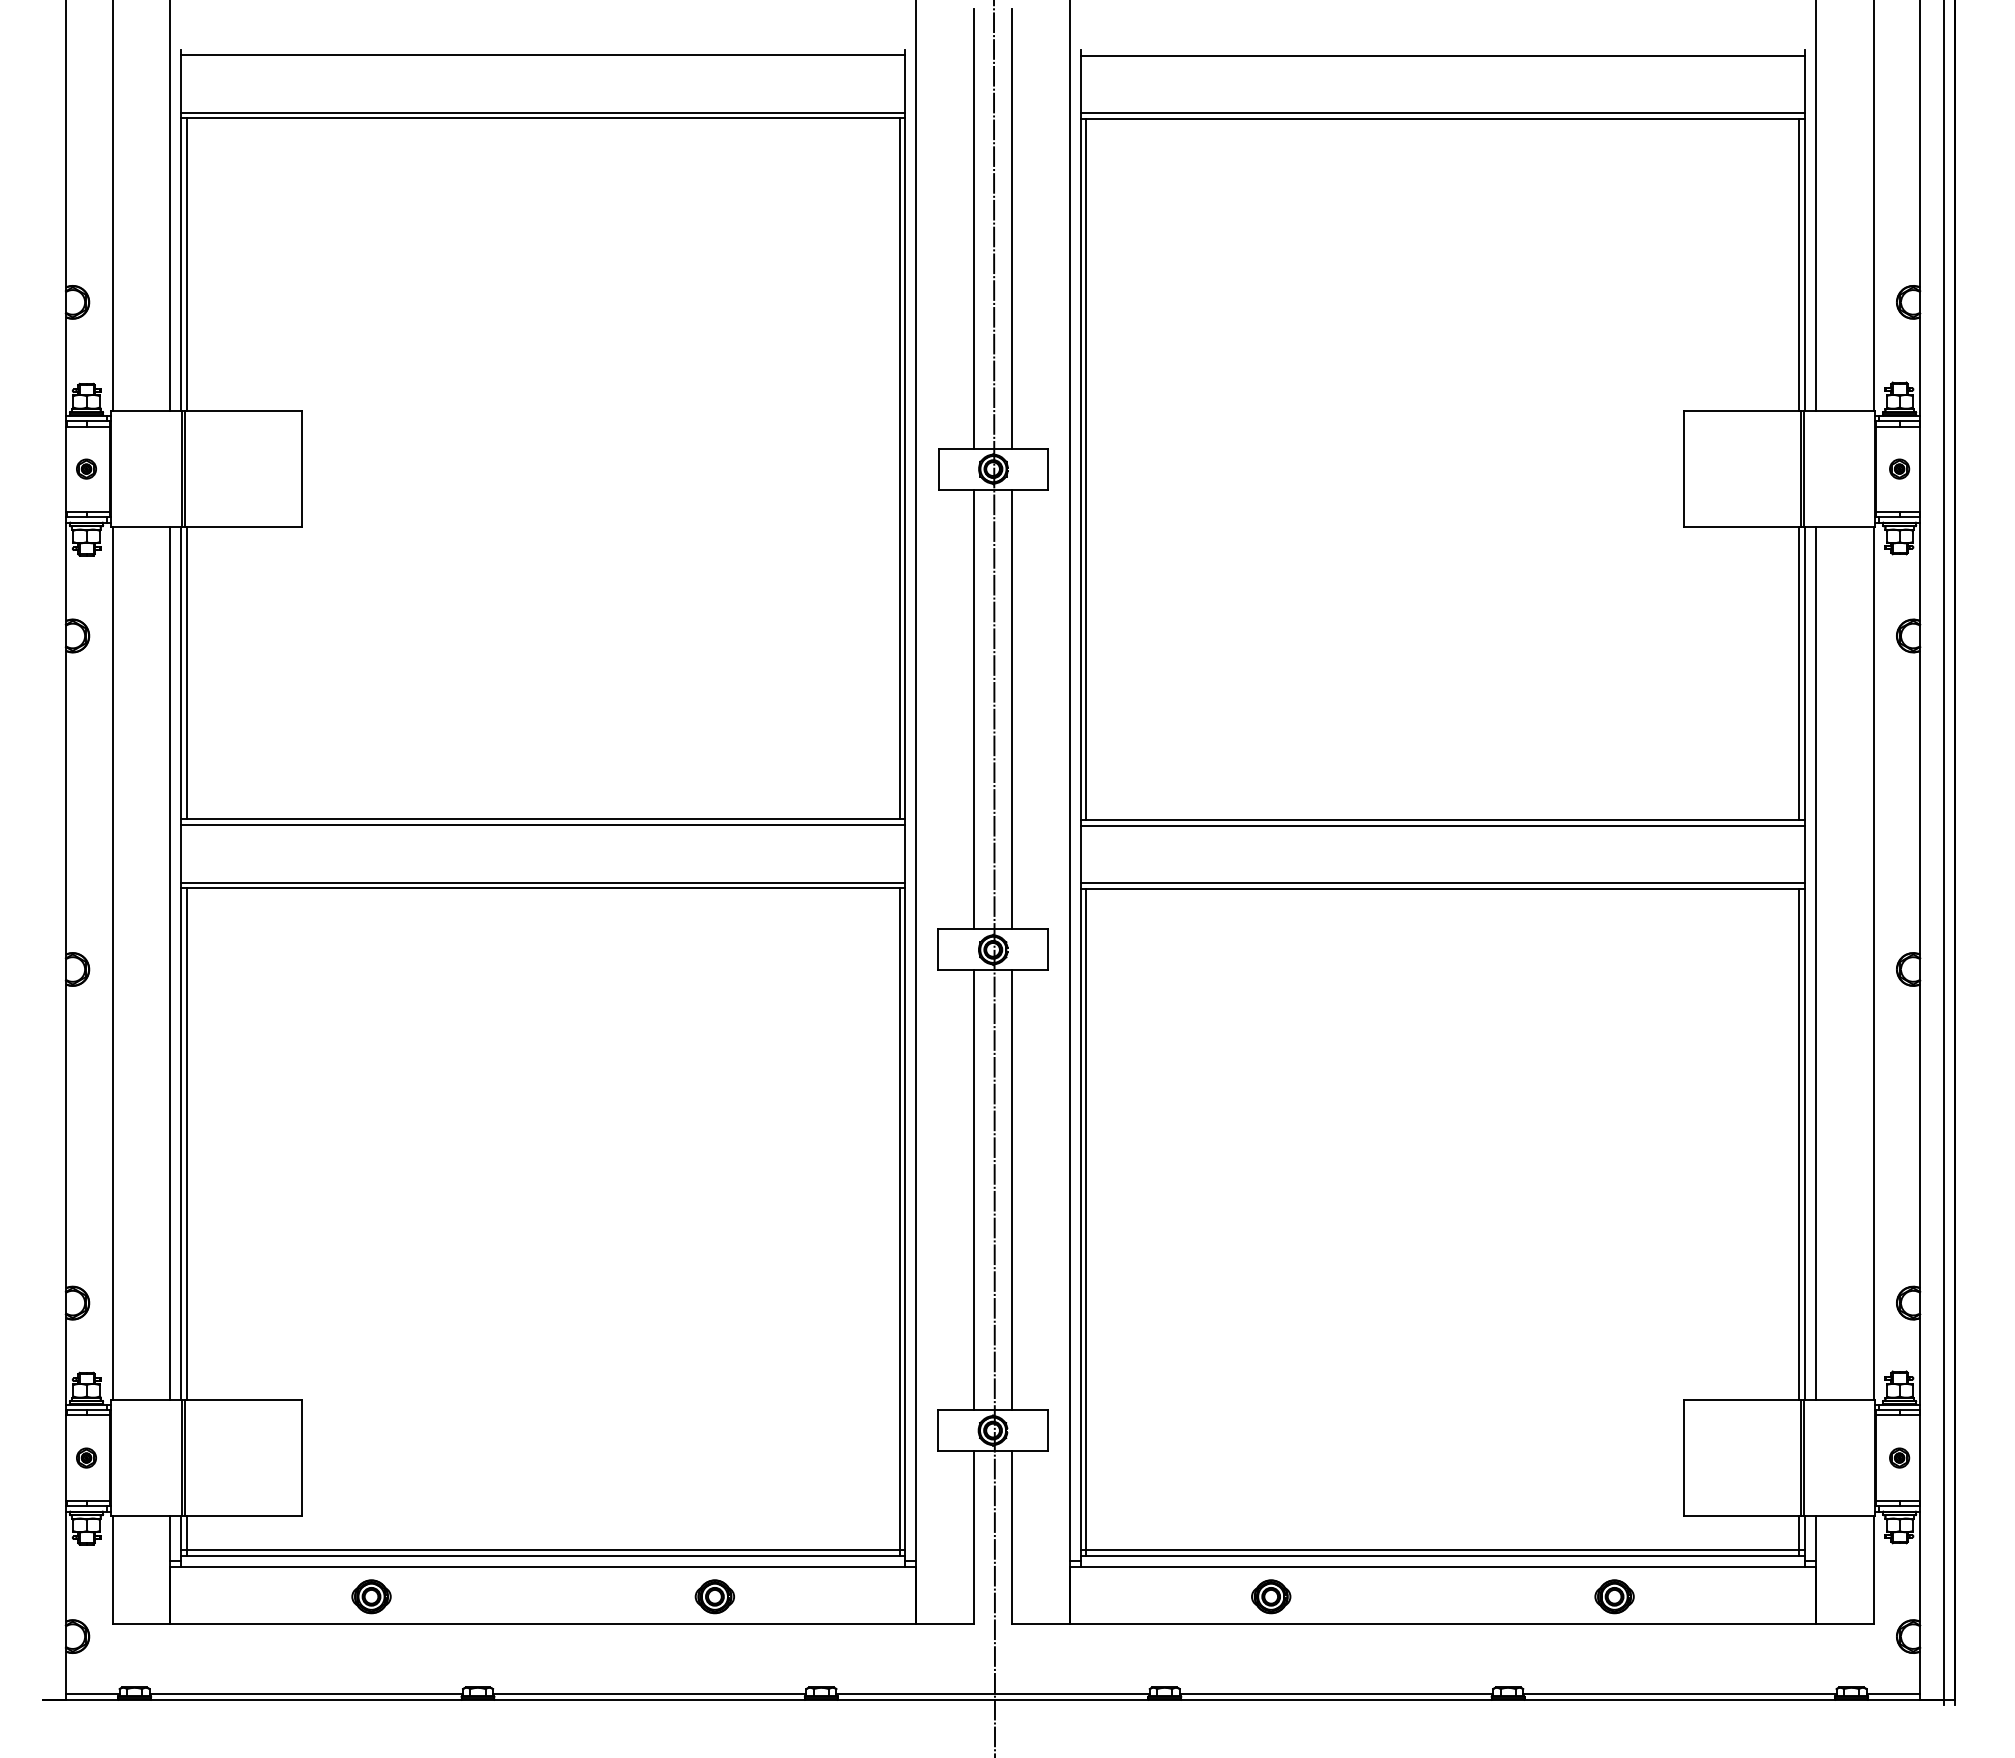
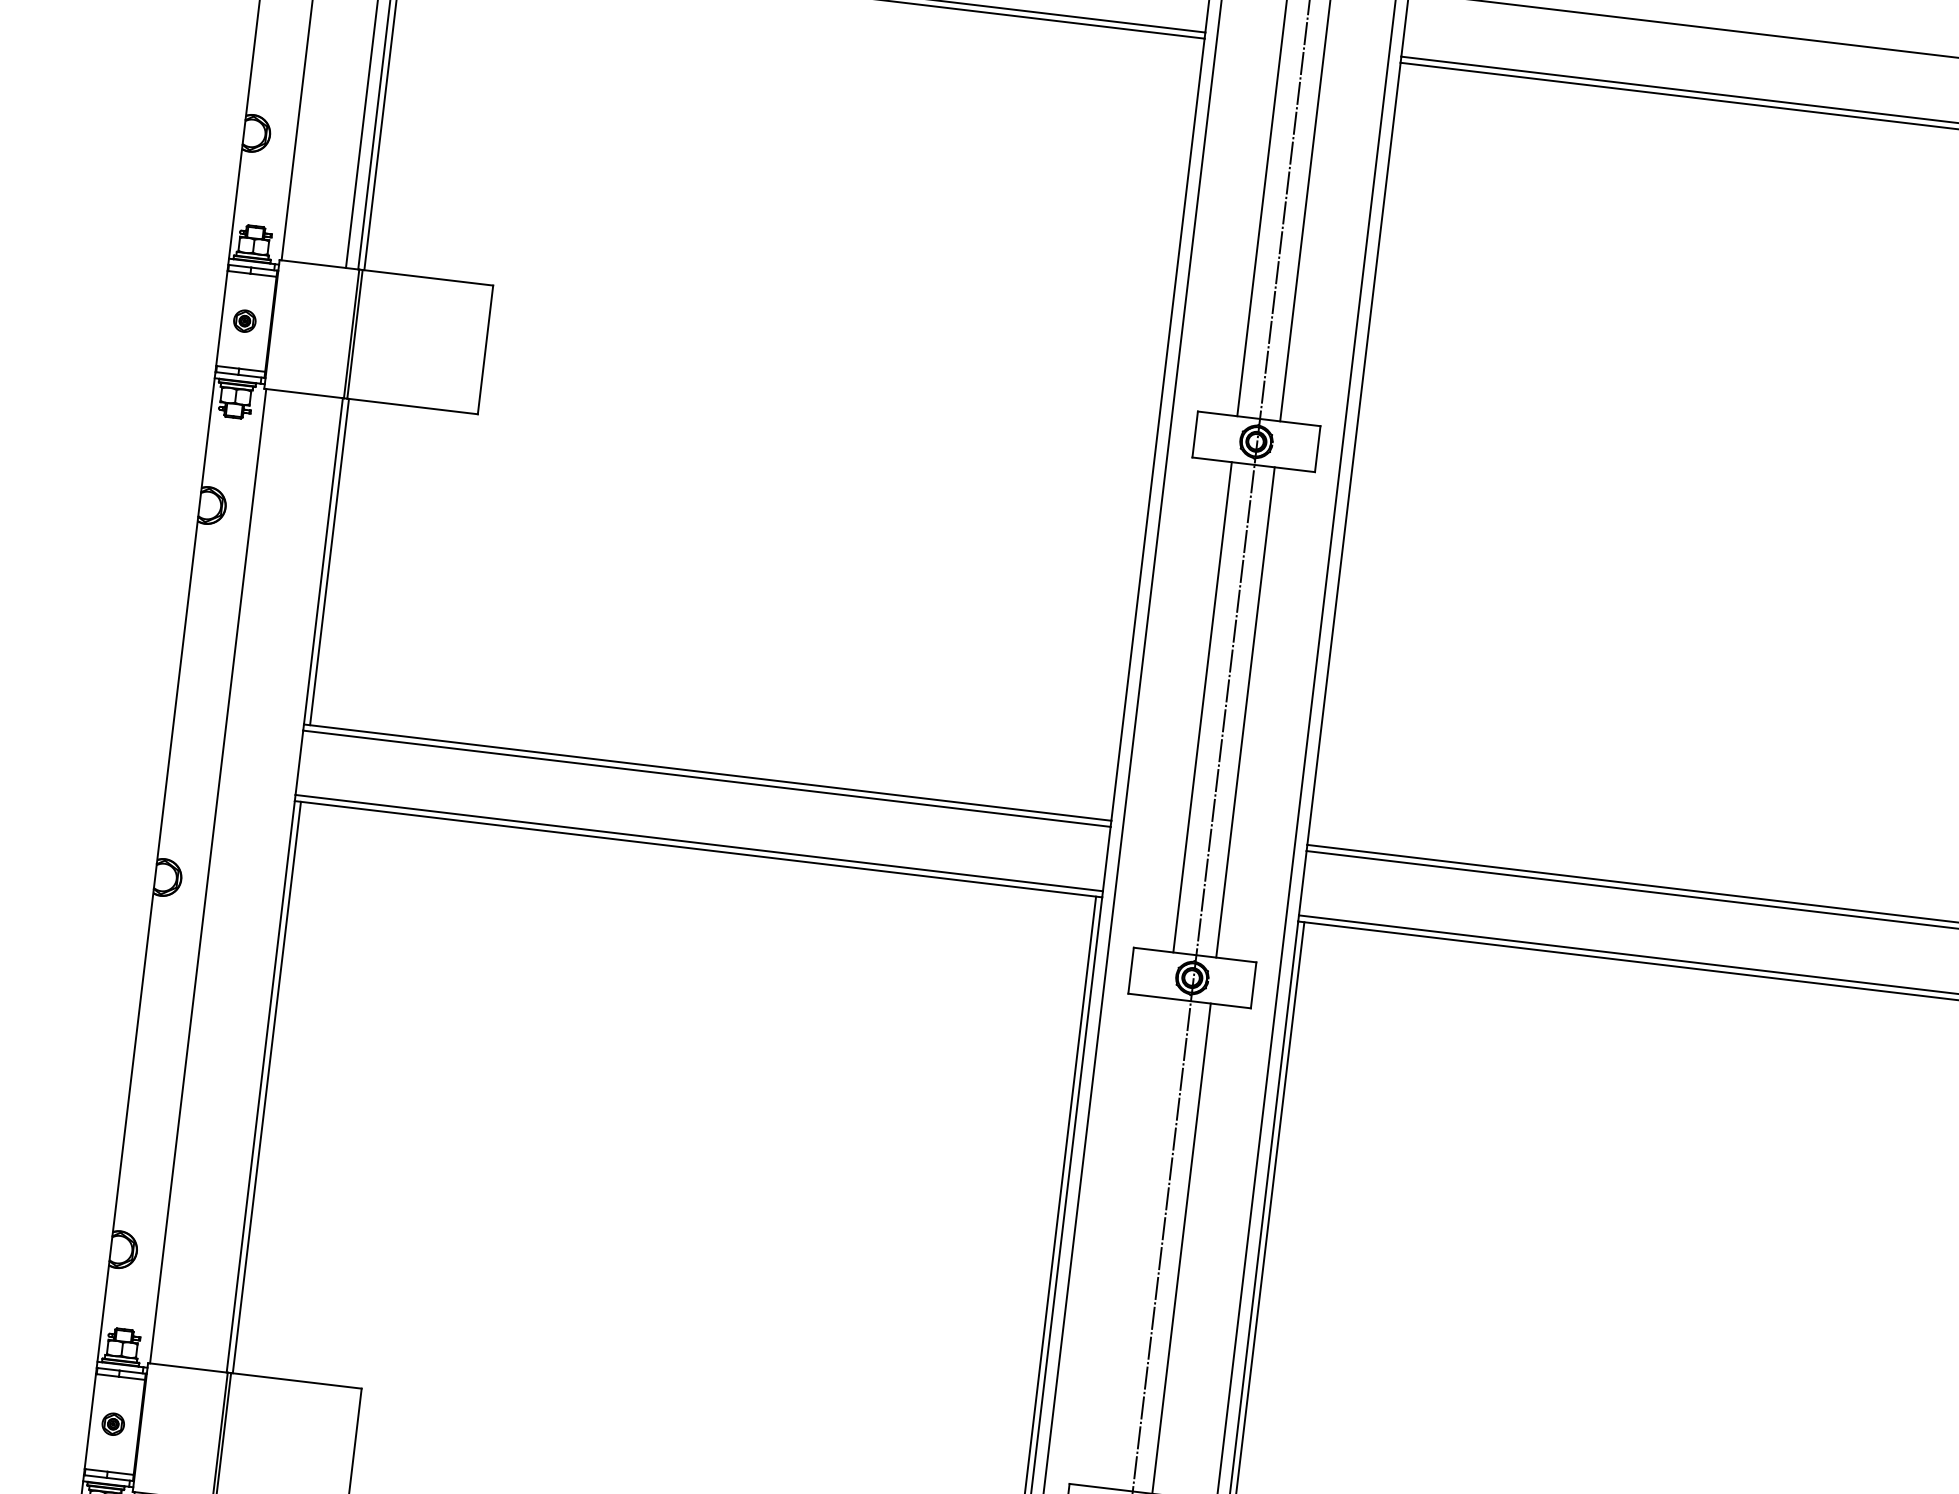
line: (899, 468) -> (1151, 428), removed
line: (1086, 469) -> (1360, 454), removed
line: (170, 963) -> (272, 883), removed
line: (973, 1190) -> (1138, 1243), removed

